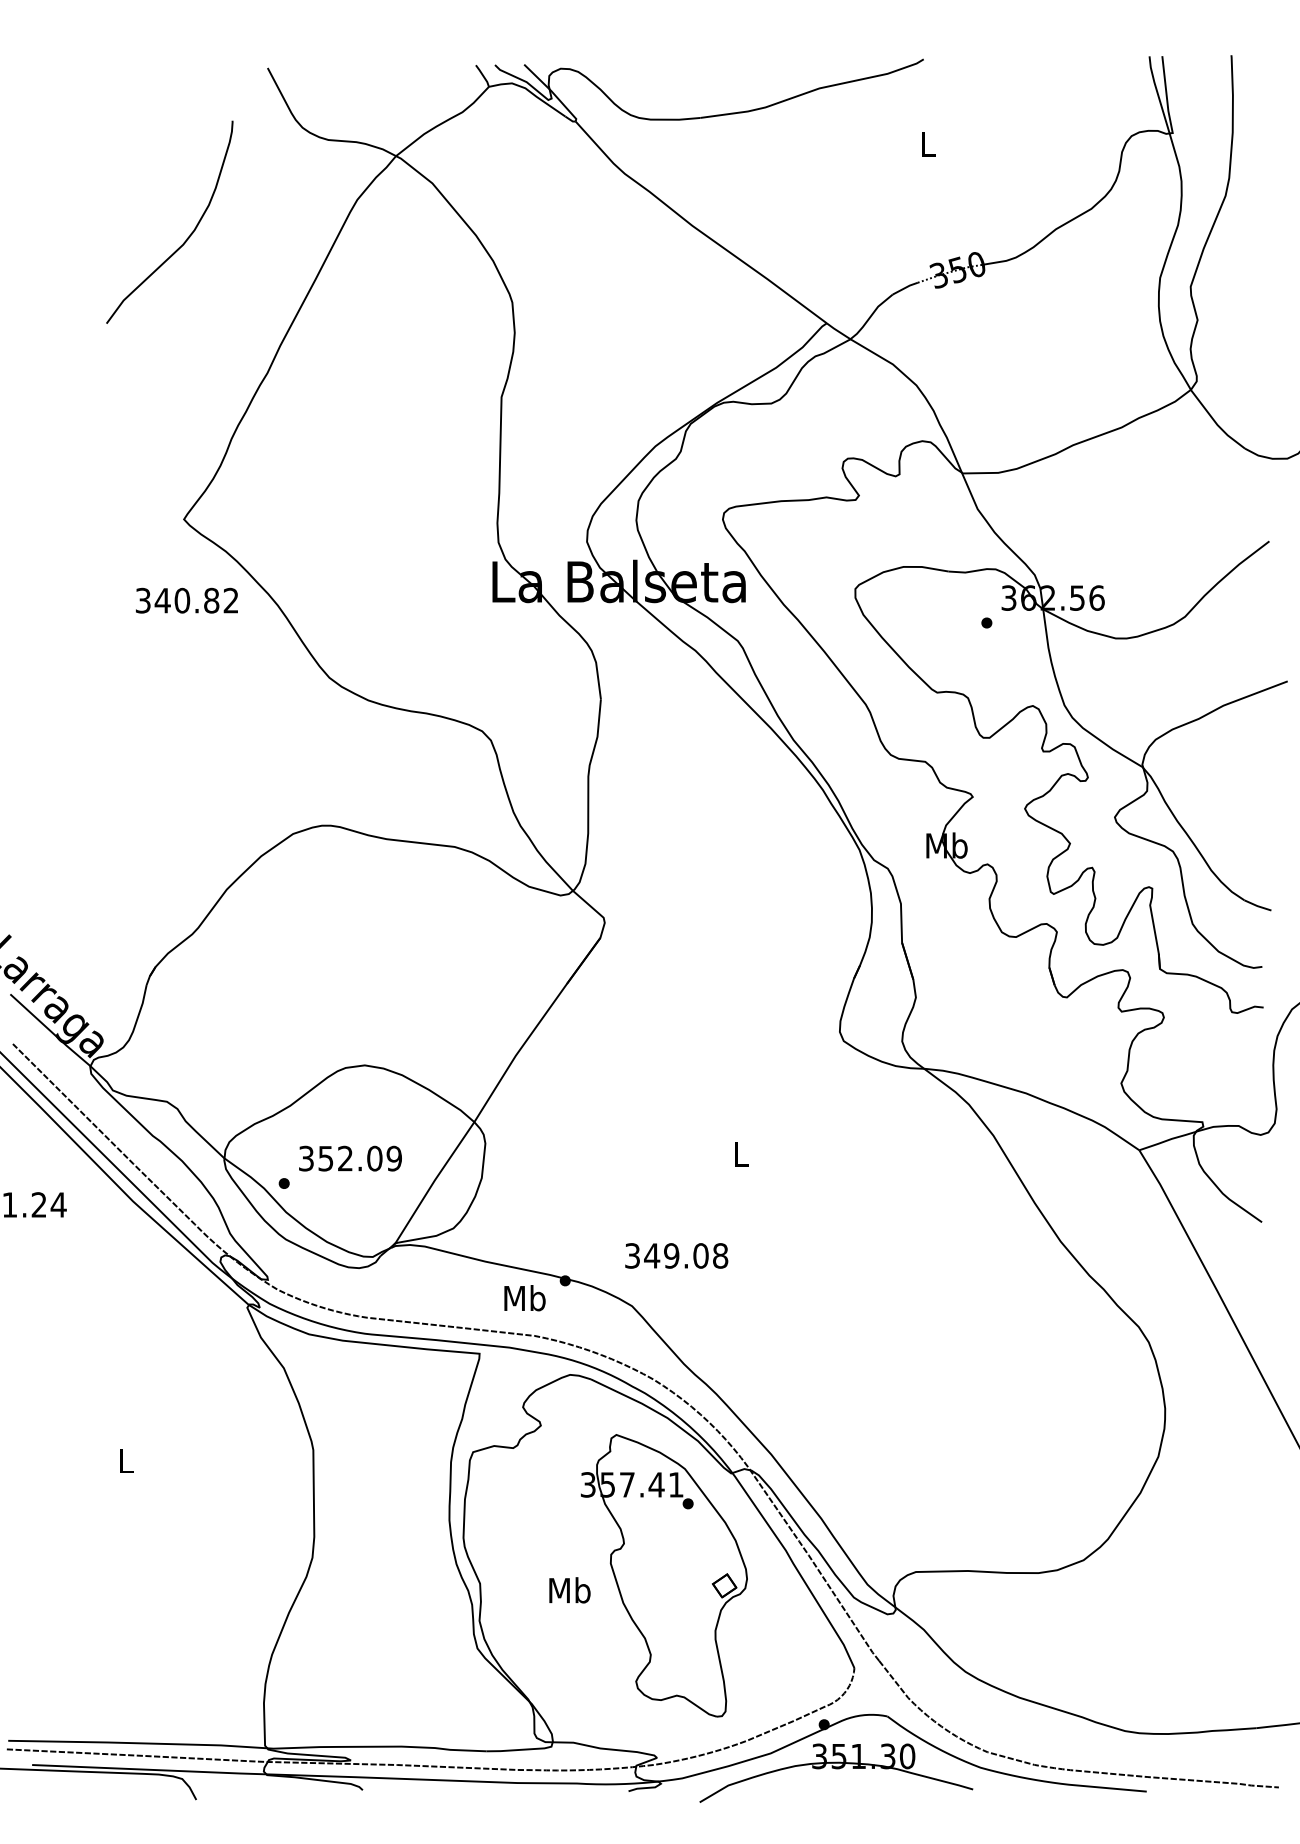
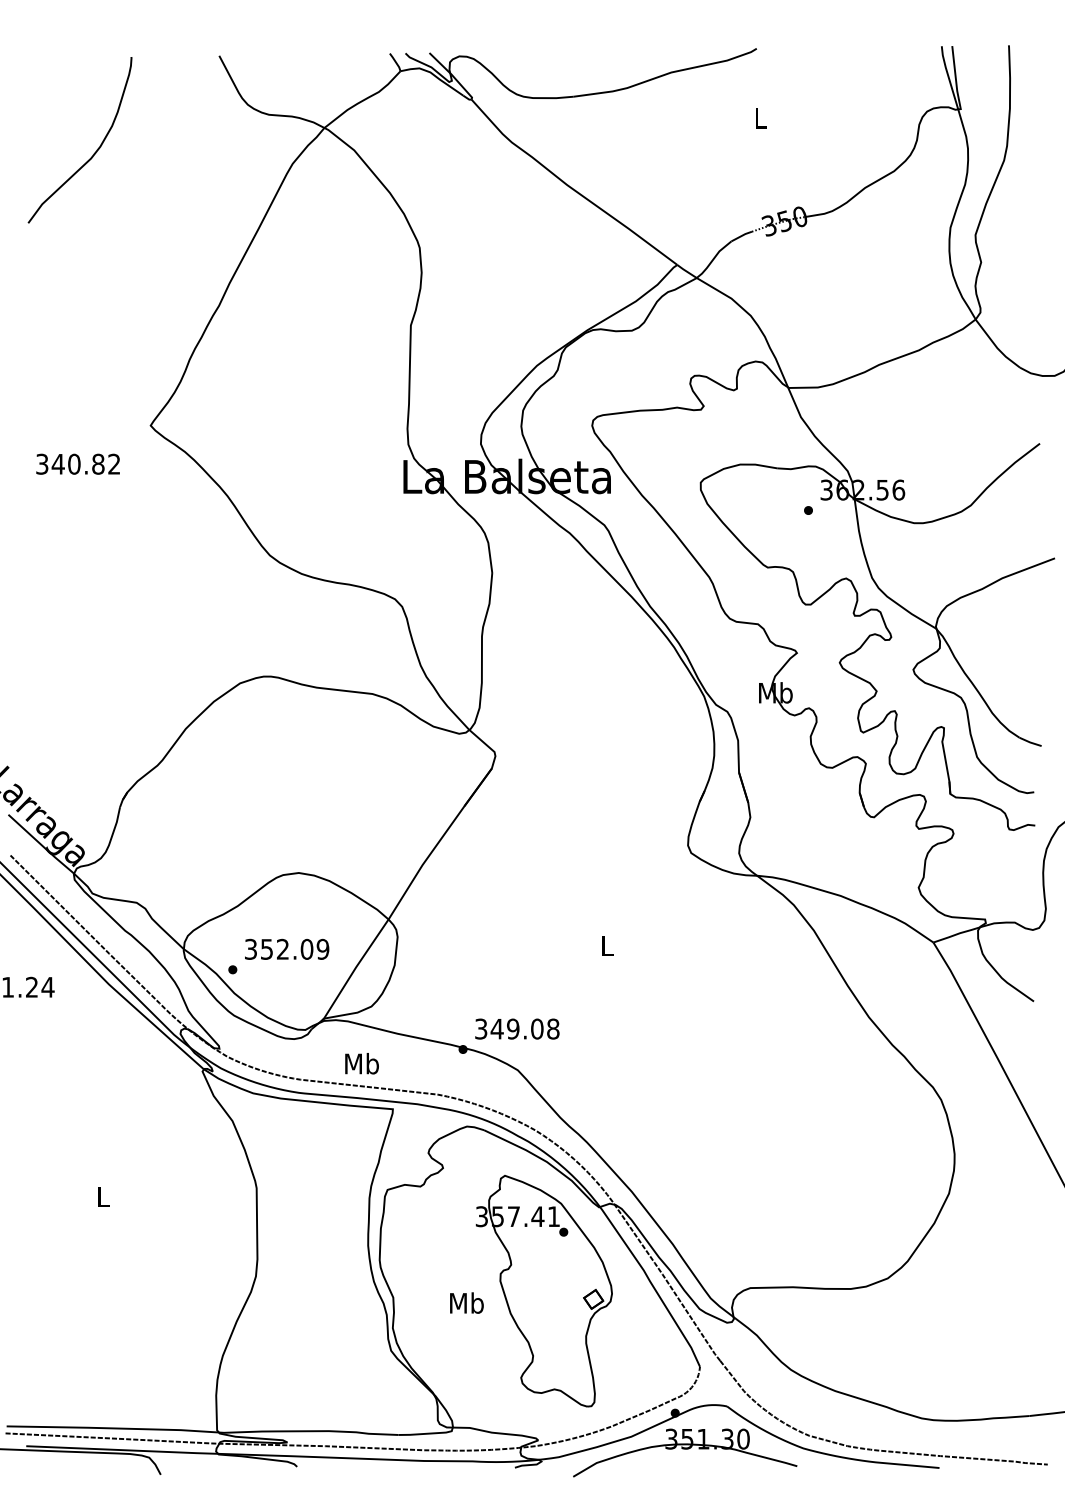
curve: (186, 238) -> (93, 153), moved
text: (186, 599) -> (77, 463), moved
text: (676, 1255) -> (517, 1028), moved
text: (524, 1297) -> (361, 1063), moved

